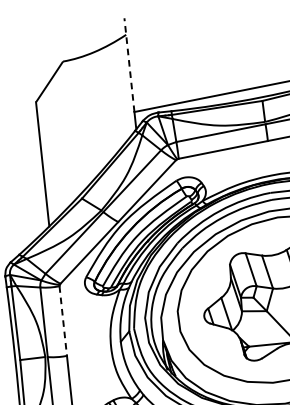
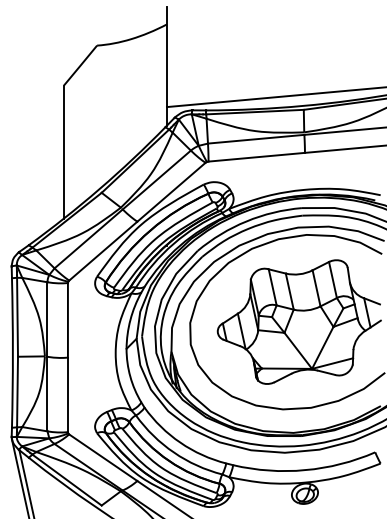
line: (128, 64) -> (166, 56), dashed -> solid
line: (62, 321) -> (67, 320), dashed -> solid

